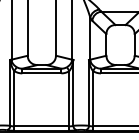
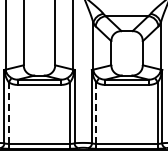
line: (14, 99) -> (8, 113), solid -> dashed
line: (93, 99) -> (96, 113), solid -> dashed

